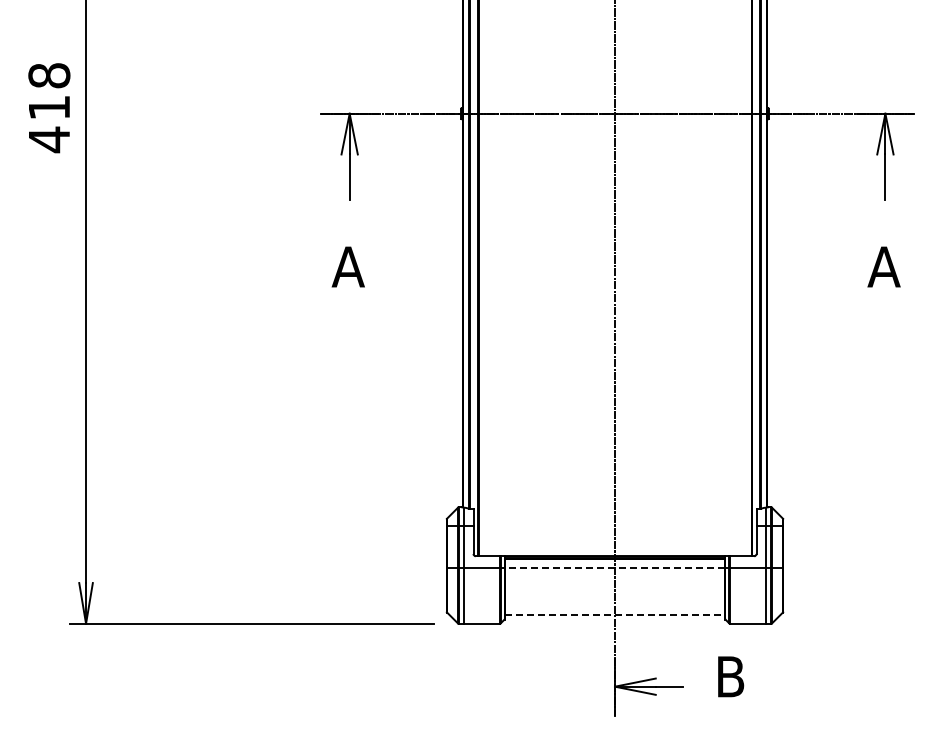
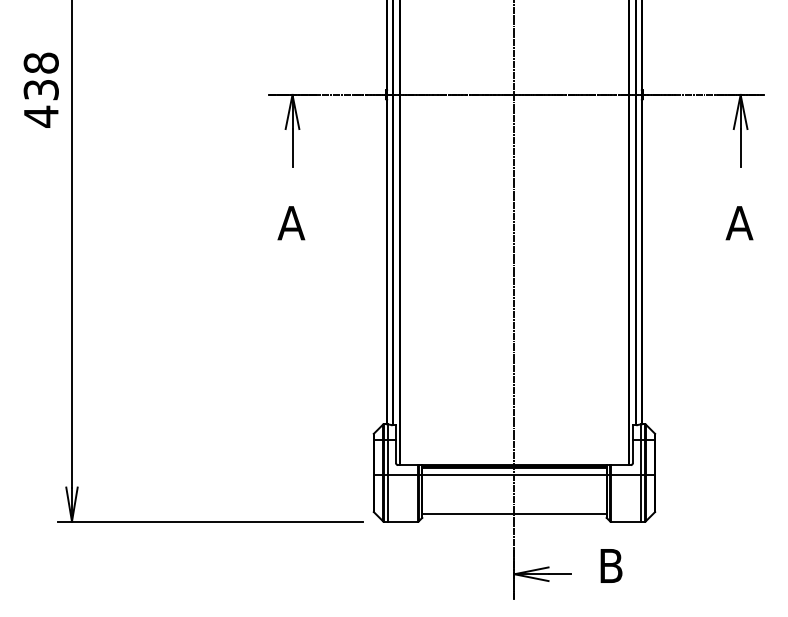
text: (49, 107) -> (41, 89), 418 -> 438
line: (614, 567) -> (514, 474), dashed -> solid
line: (615, 614) -> (514, 513), dashed -> solid

